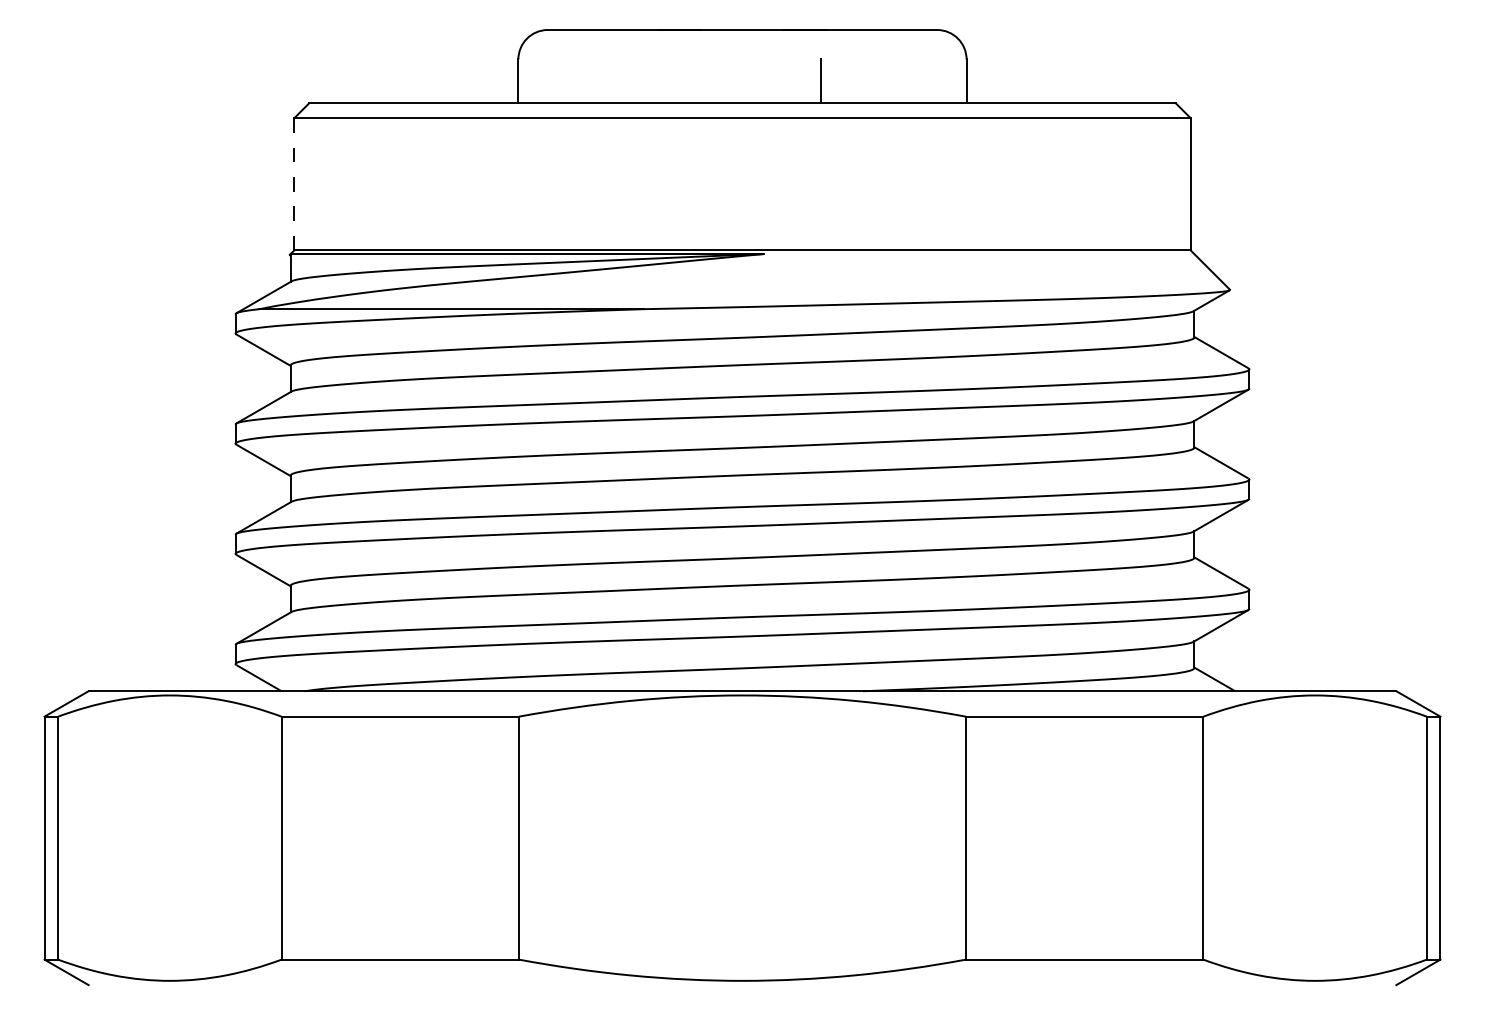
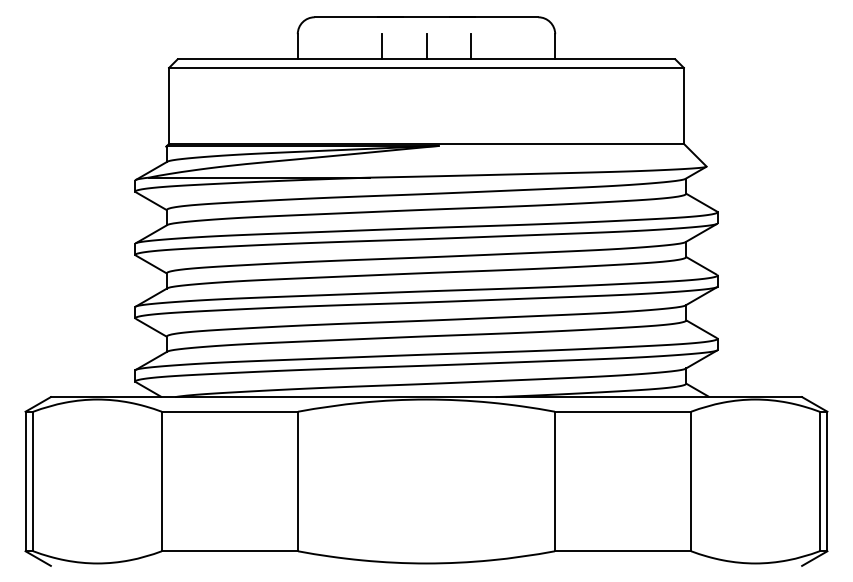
line: (664, 80) -> (381, 46), added
line: (742, 80) -> (426, 46), added
line: (295, 183) -> (169, 105), dashed -> solid

